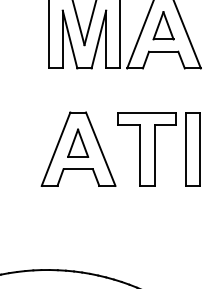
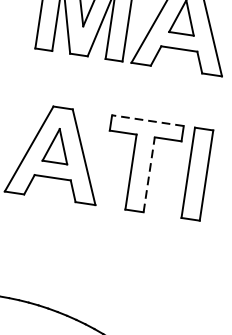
line: (146, 112) -> (147, 120), solid -> dashed
line: (154, 154) -> (149, 173), solid -> dashed

